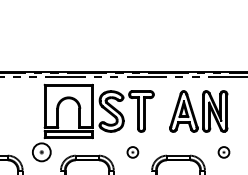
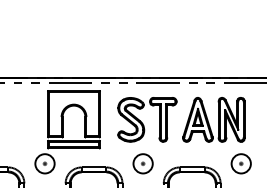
part: (126, 111) -> (147, 119), moved
part: (132, 152) -> (142, 163), size x1.67
part: (223, 152) -> (240, 163), size x1.67

